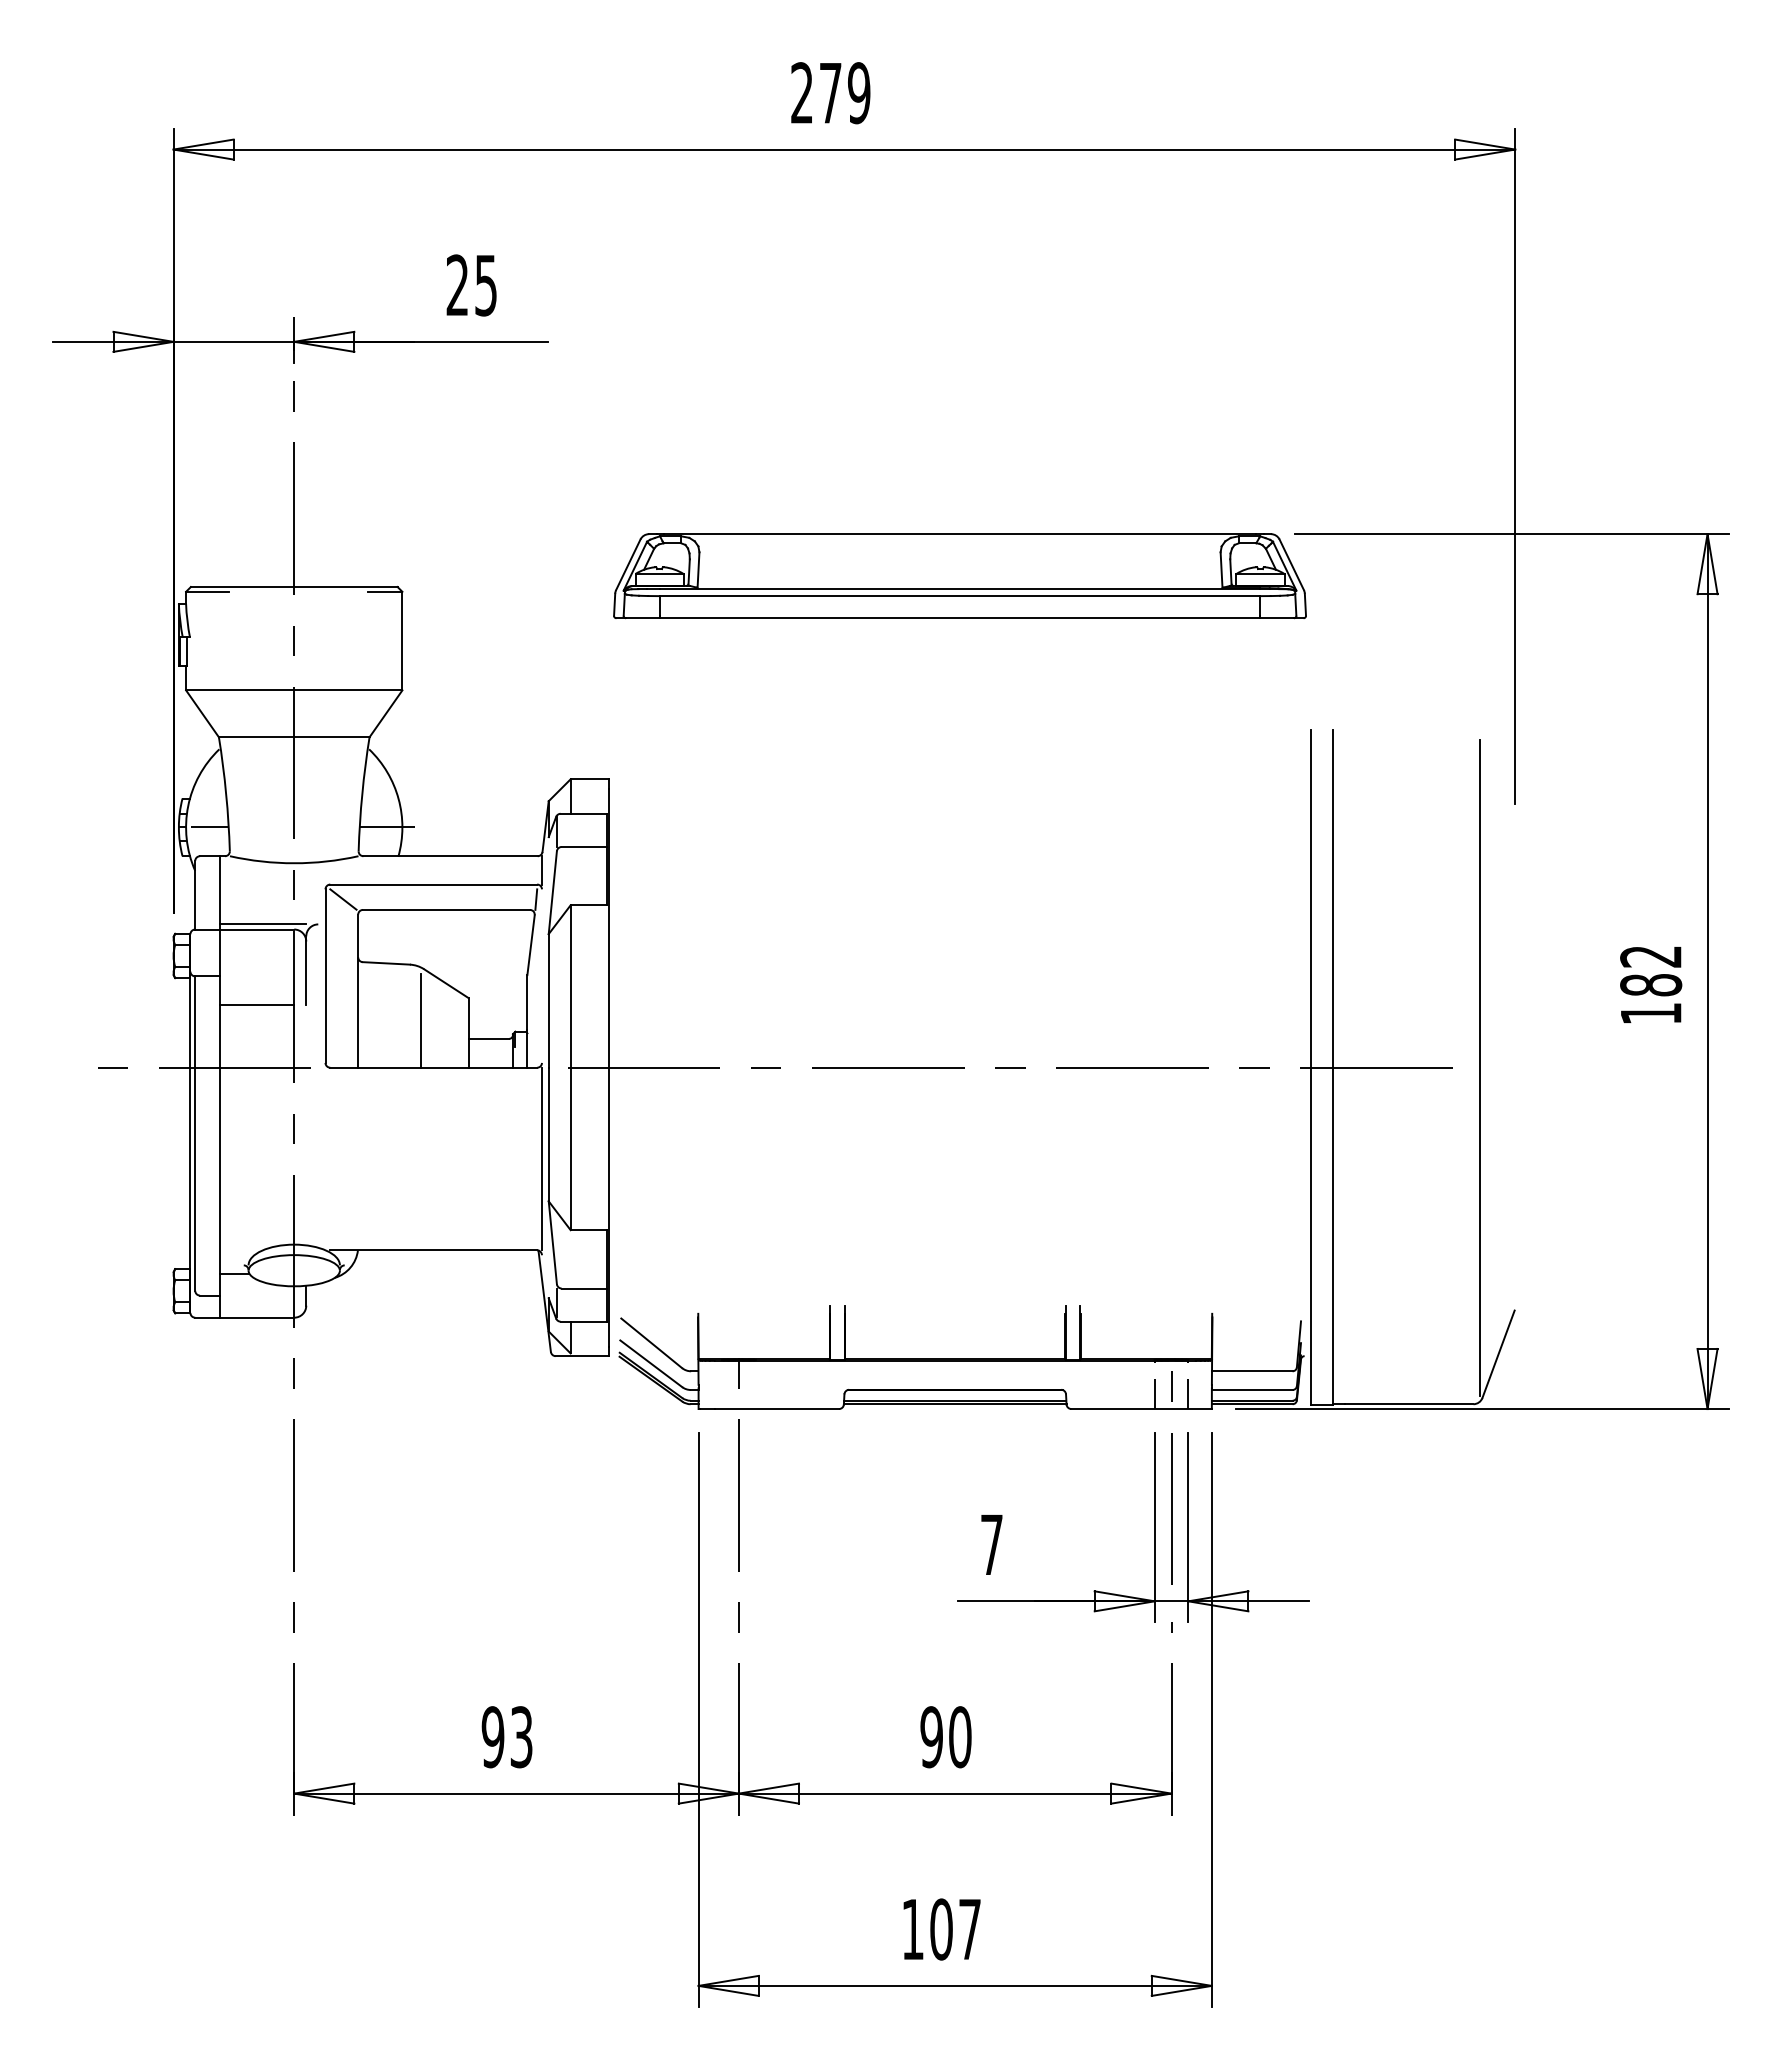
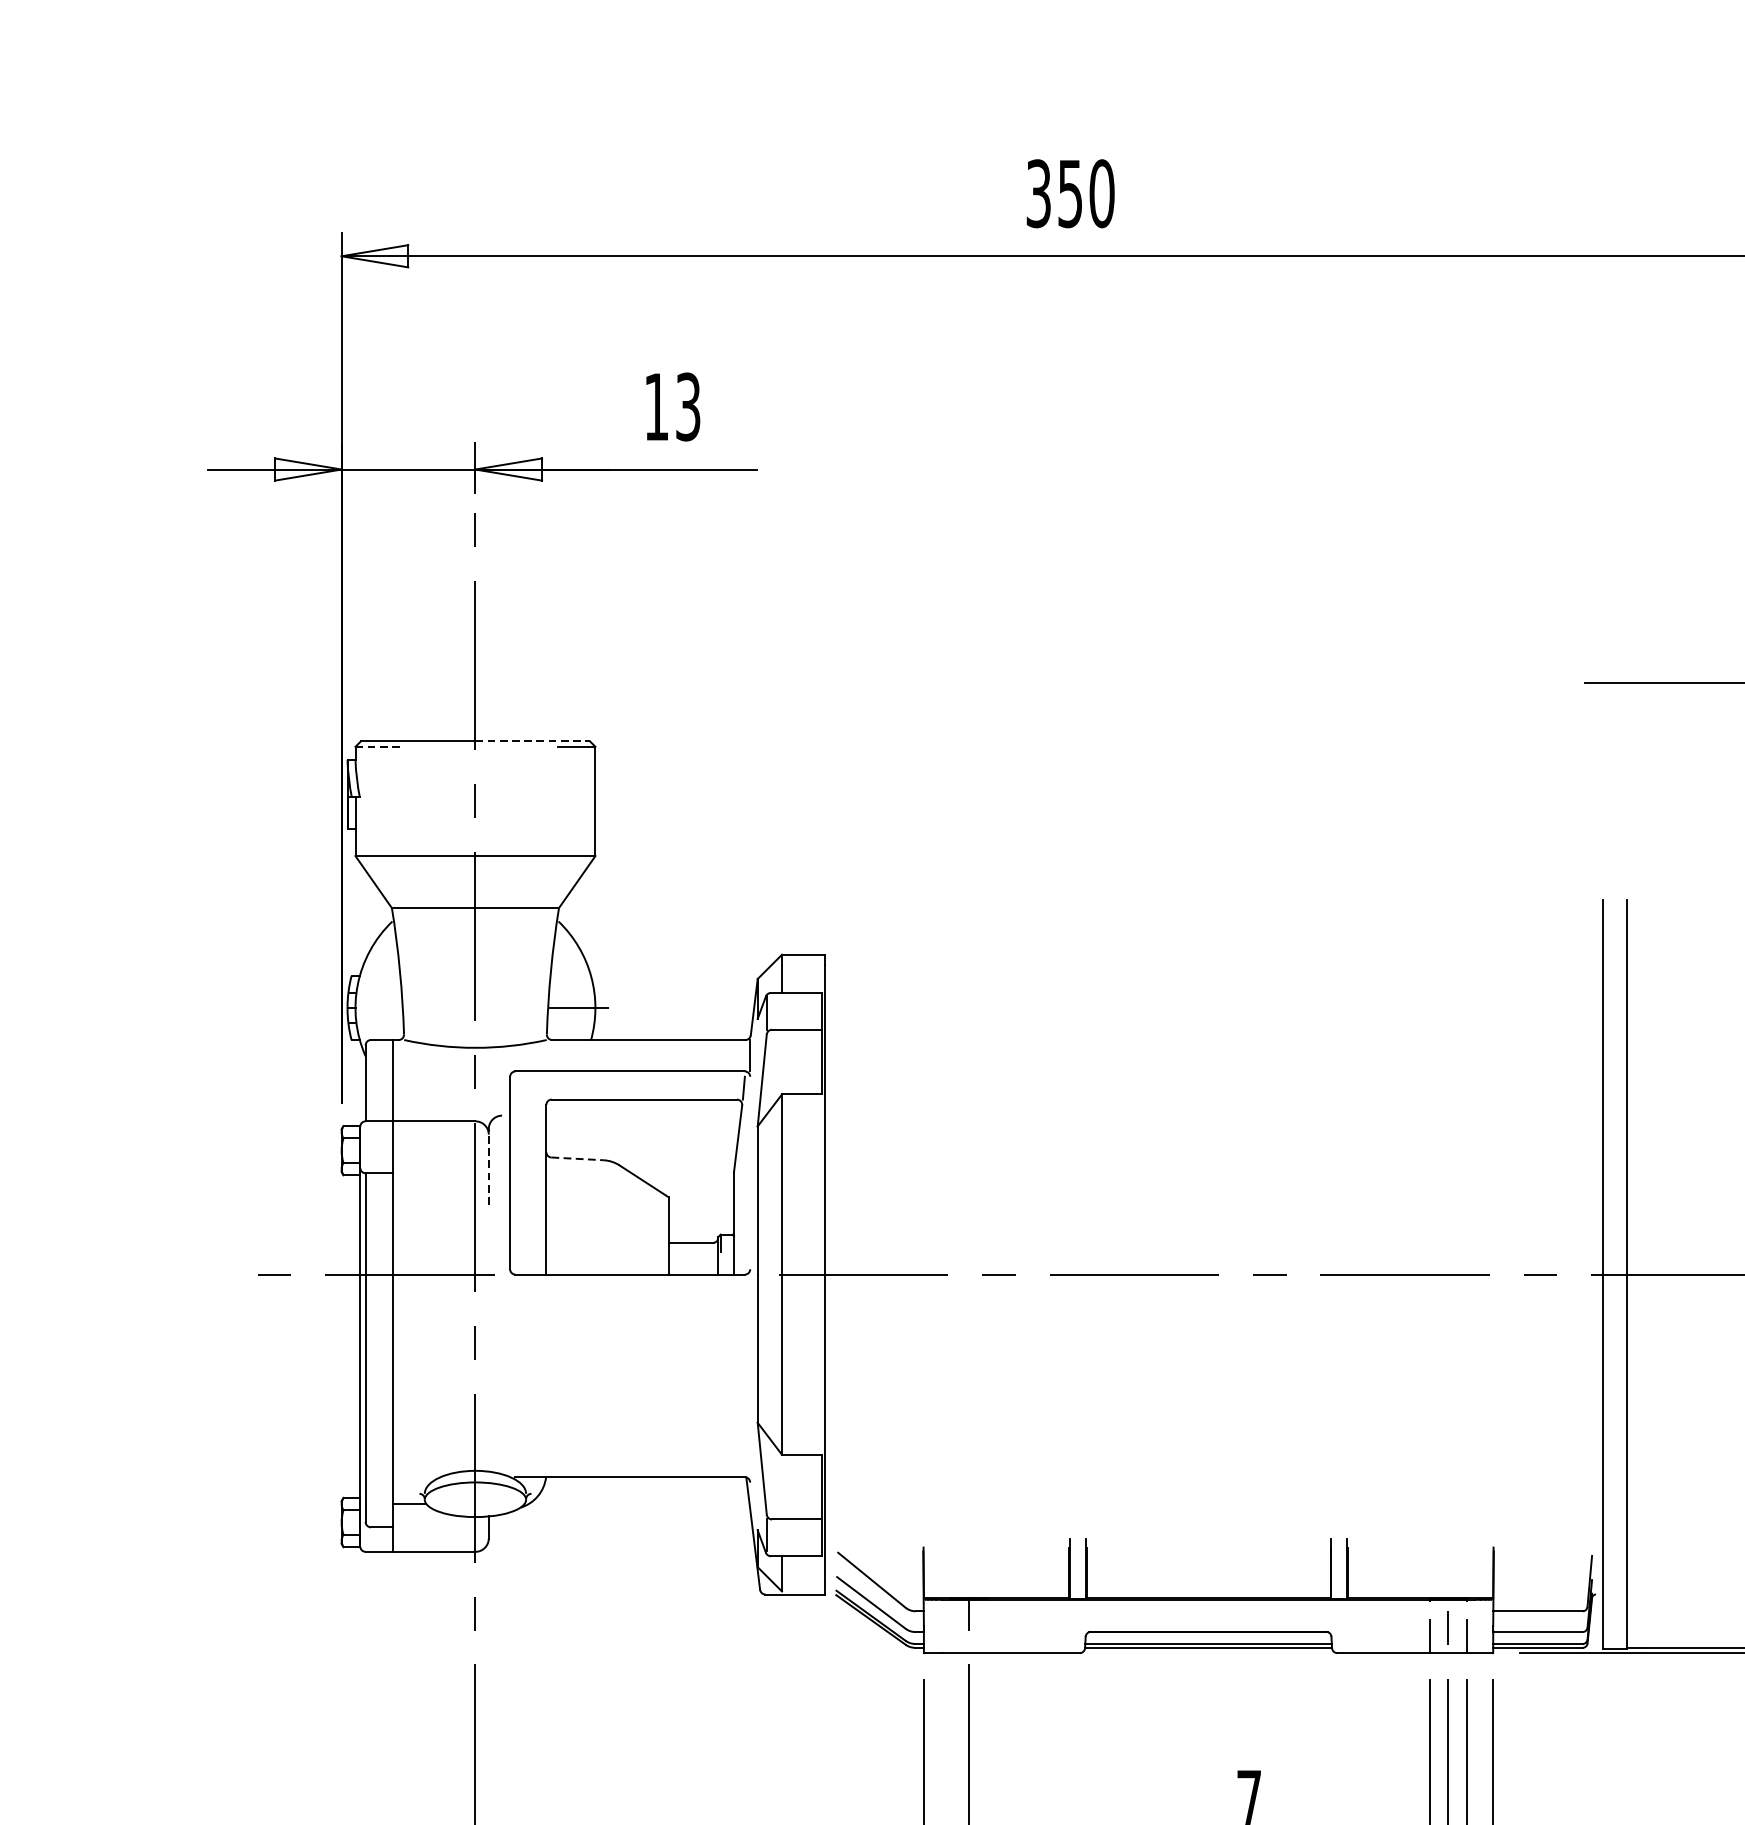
text: (830, 93) -> (1070, 194), 279 -> 350
text: (471, 284) -> (672, 405), 25 -> 13
part: (959, 576) -> (1213, 729), removed
line: (345, 587) -> (532, 741), solid -> dashed
line: (208, 591) -> (380, 746), solid -> dashed
line: (209, 827) -> (381, 1008), removed
line: (343, 899) -> (530, 1088), removed
line: (262, 924) -> (440, 1115), removed
line: (386, 963) -> (577, 1159), solid -> dashed
line: (306, 970) -> (489, 1166), solid -> dashed
line: (256, 1004) -> (433, 1204), removed
line: (420, 1020) -> (615, 1222), removed
line: (541, 1158) -> (749, 1375), removed

